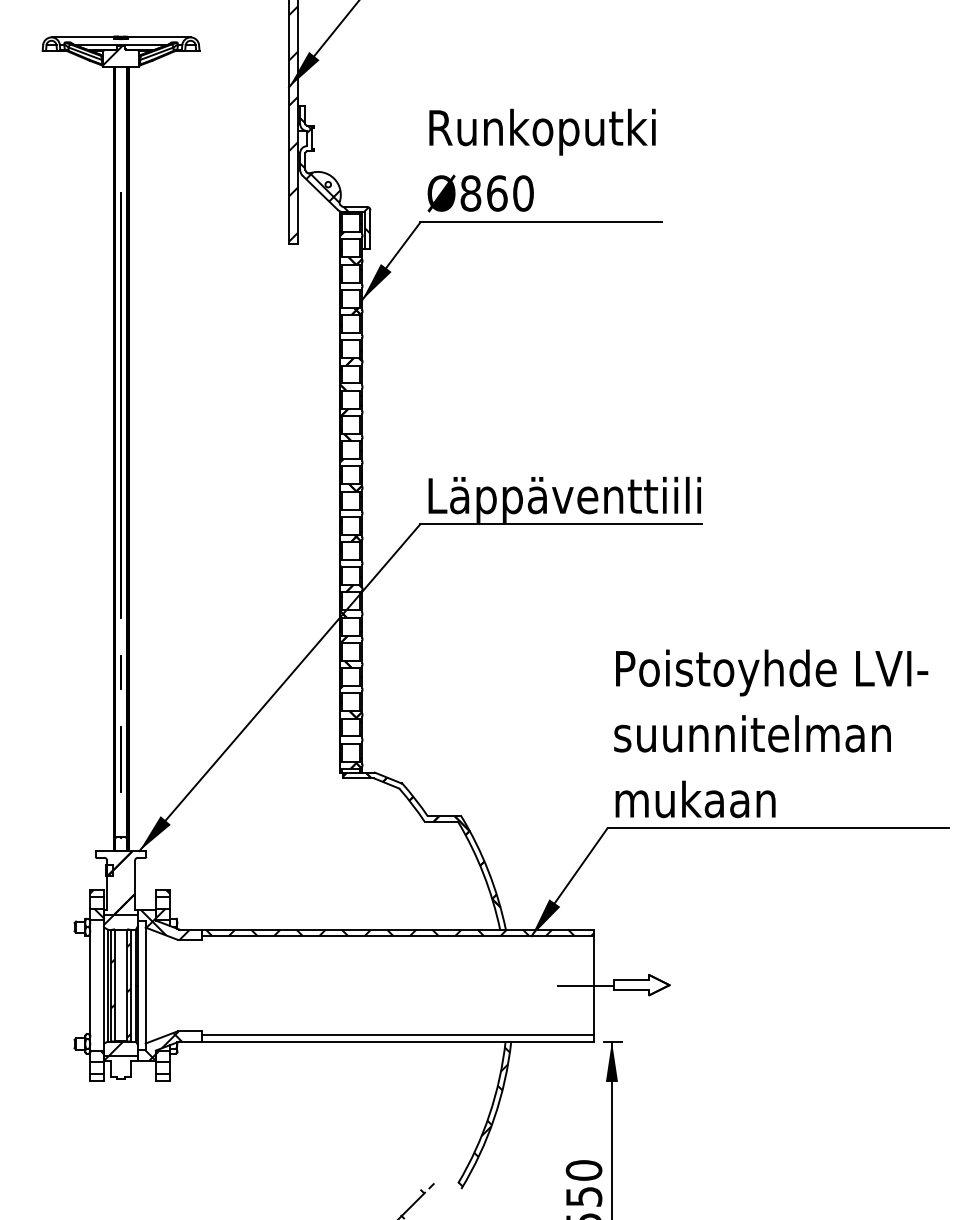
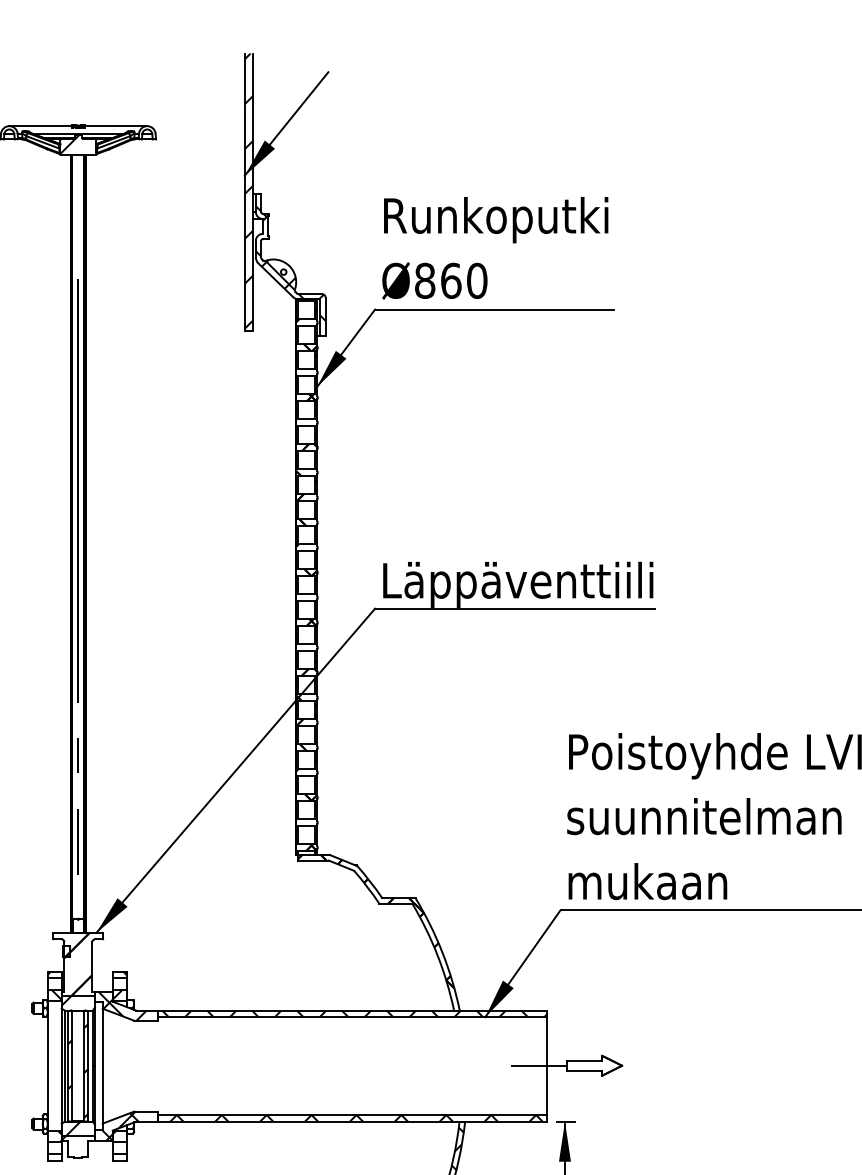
hatch: (401, 1038) -> (356, 1118), added

